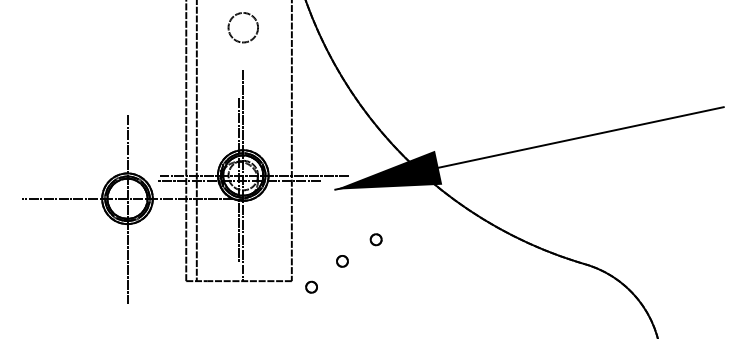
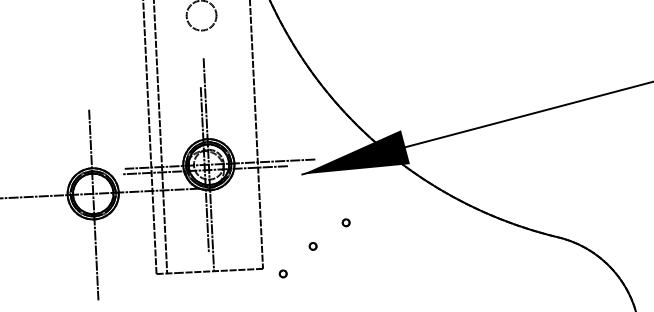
part: (376, 239) -> (346, 222), size x0.62
part: (342, 261) -> (313, 246), size x0.62
part: (311, 286) -> (283, 273), size x0.62

